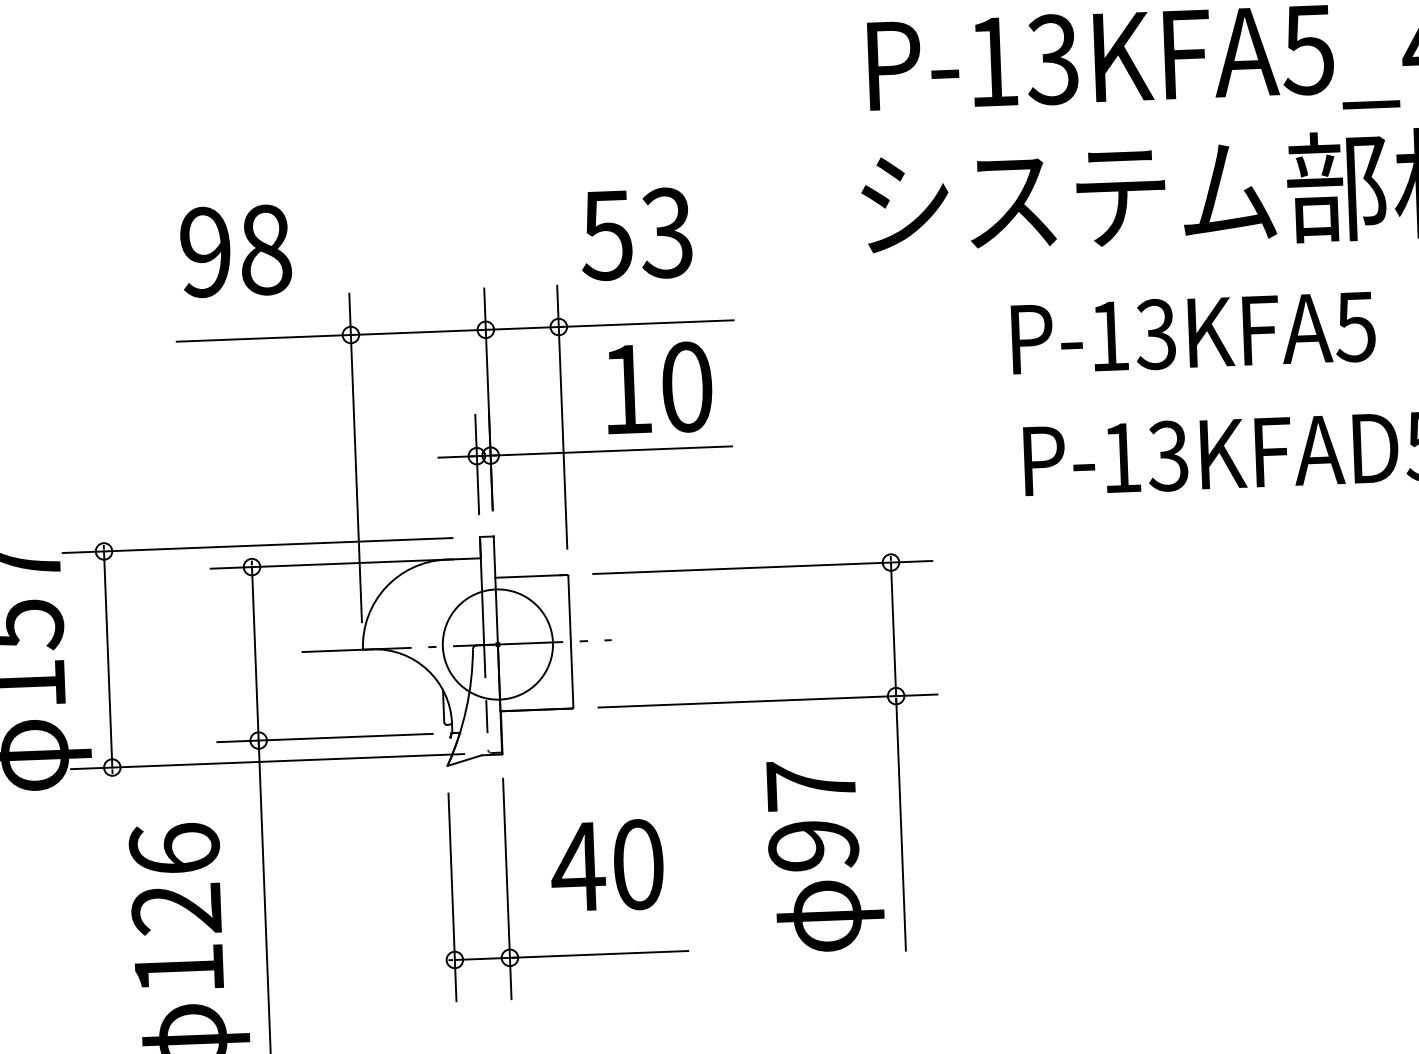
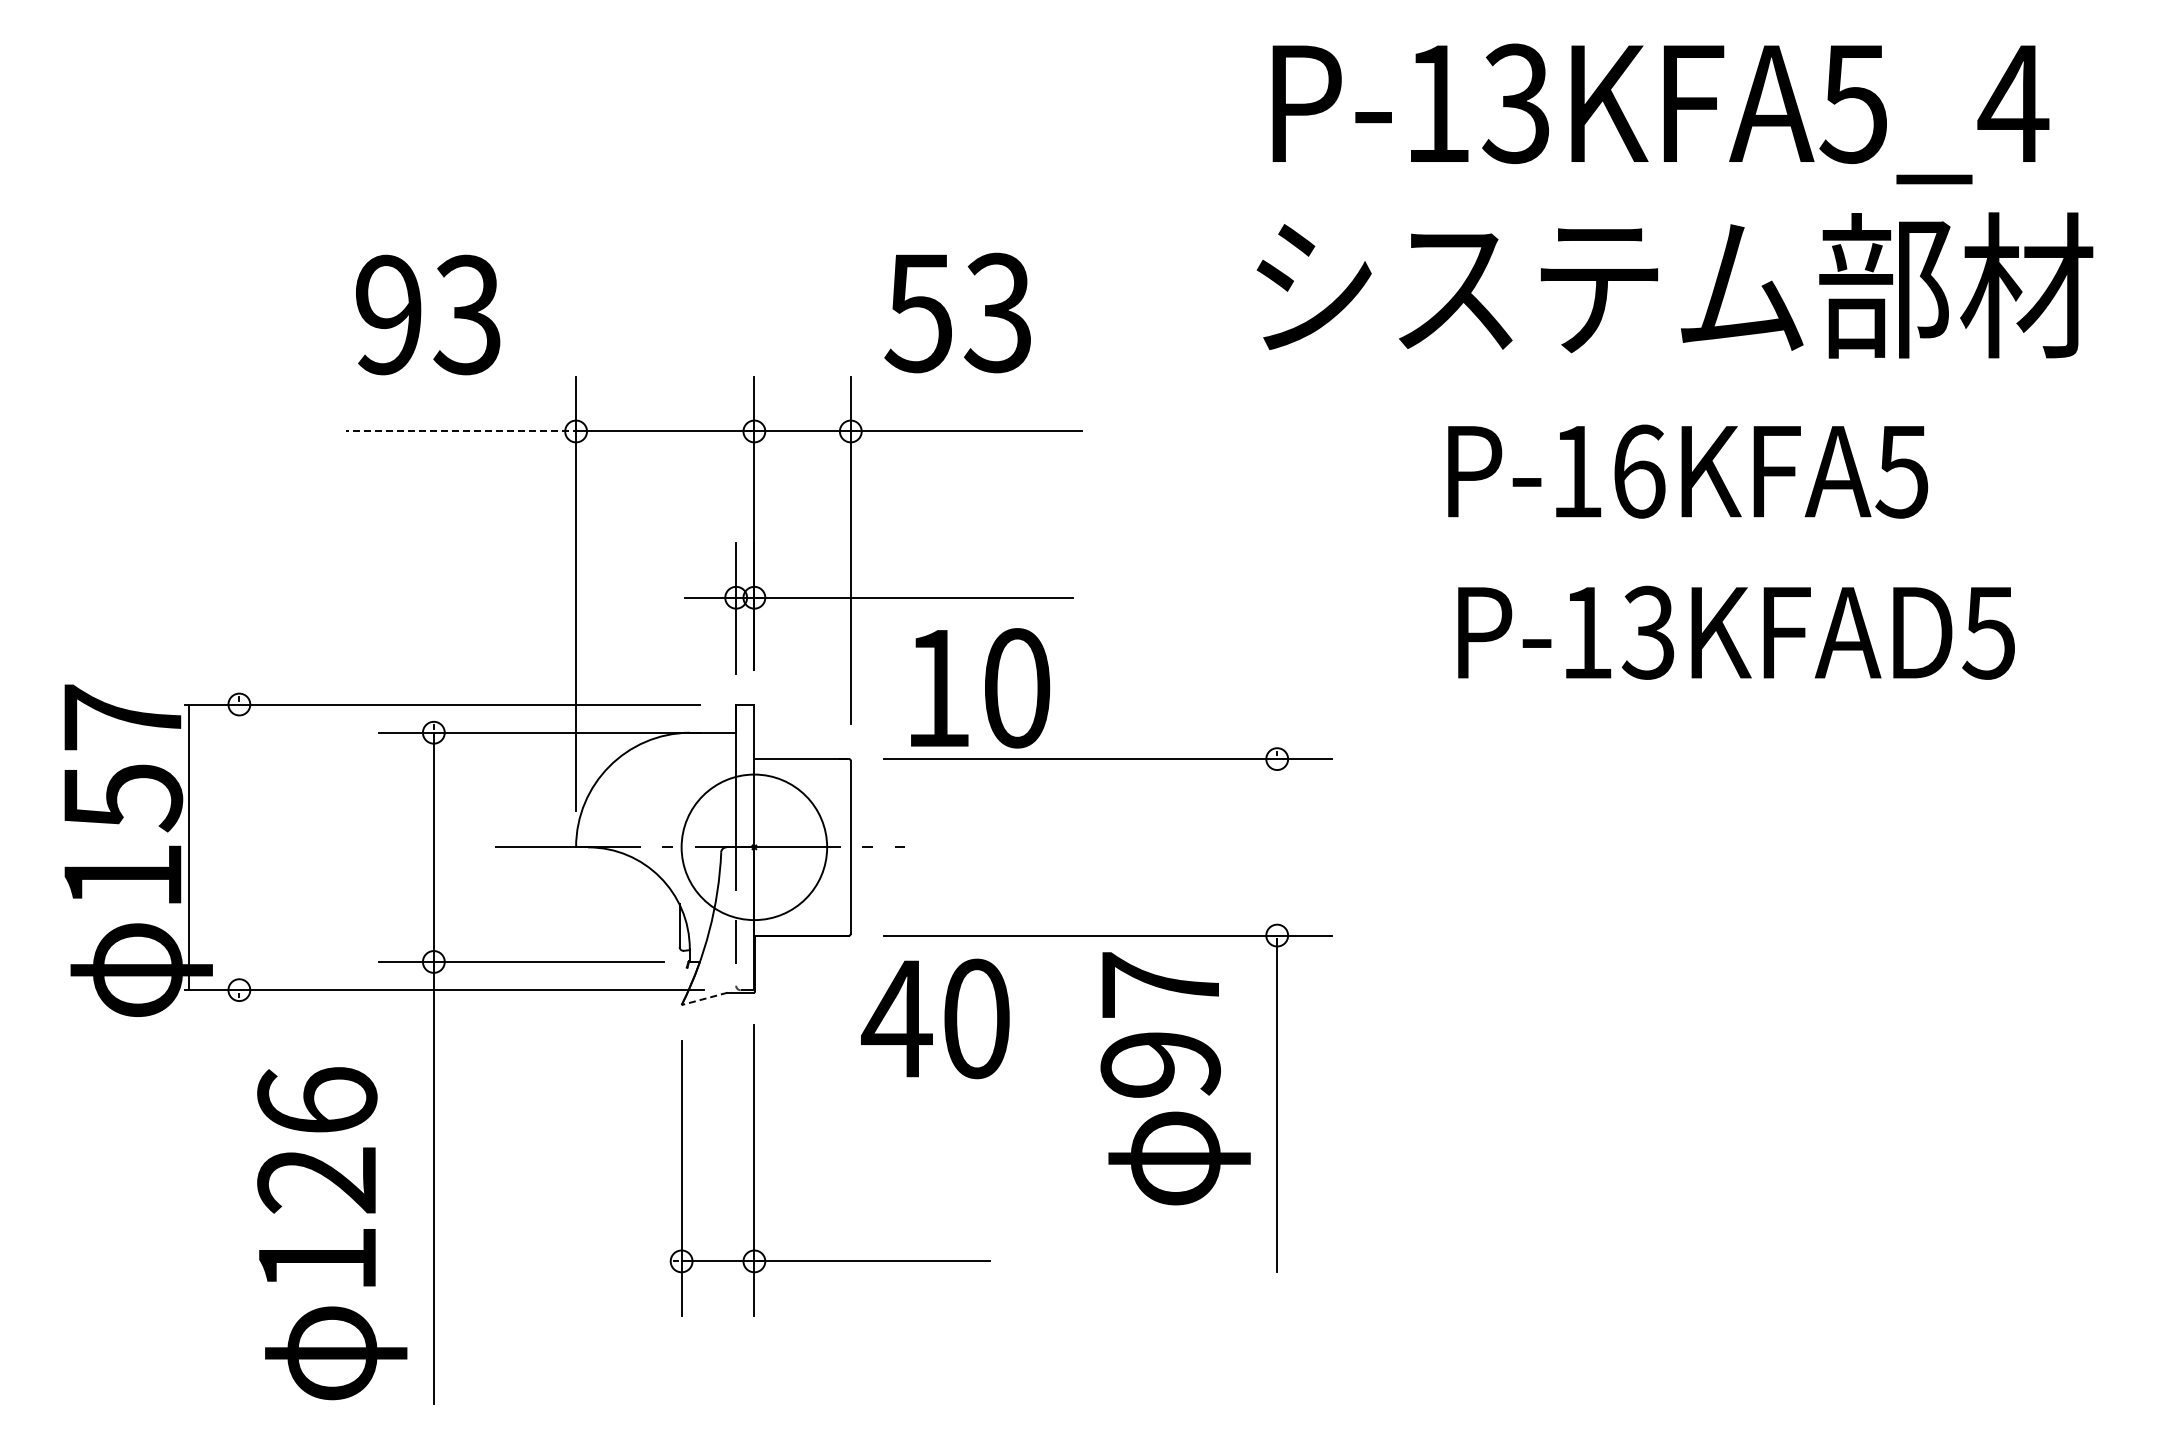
text: (265, 249) -> (467, 314), 98 -> 93
text: (1156, 334) -> (1638, 471), P-13KFA5 -> P-16KFA5
line: (264, 338) -> (462, 431), solid -> dashed
text: (659, 388) -> (980, 688), moved
line: (893, 629) -> (1277, 847), removed
line: (108, 659) -> (189, 847), moved
line: (464, 760) -> (704, 998), solid -> dashed
text: (825, 855) -> (1175, 1078), moved
text: (607, 865) -> (935, 1018), moved

